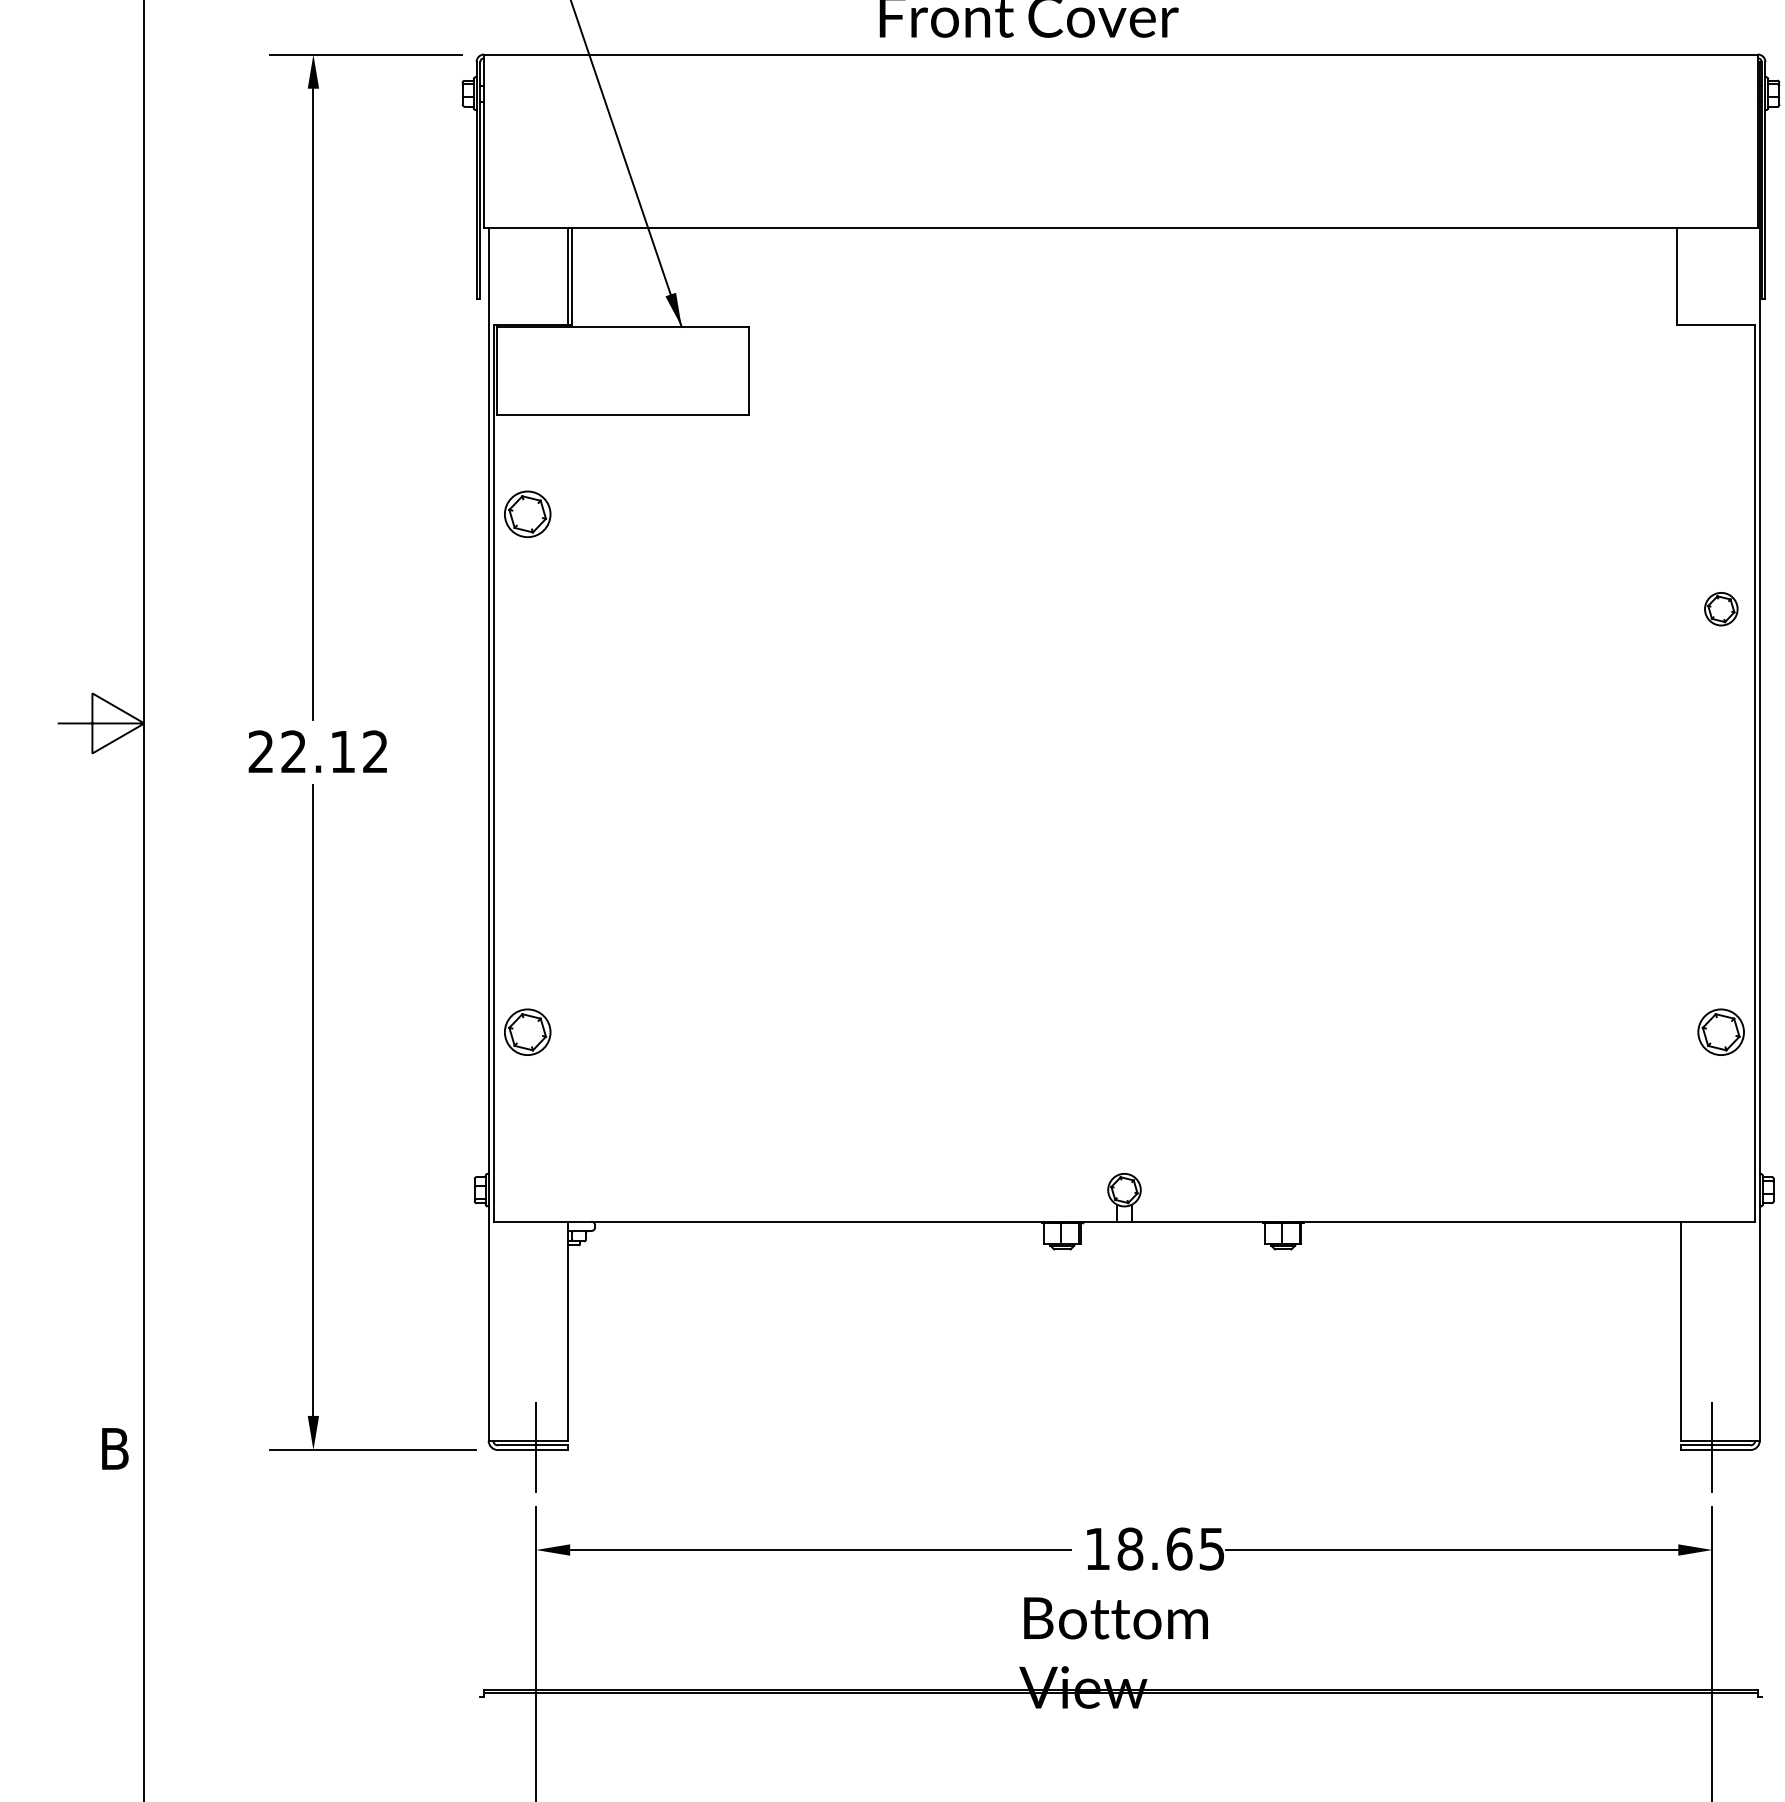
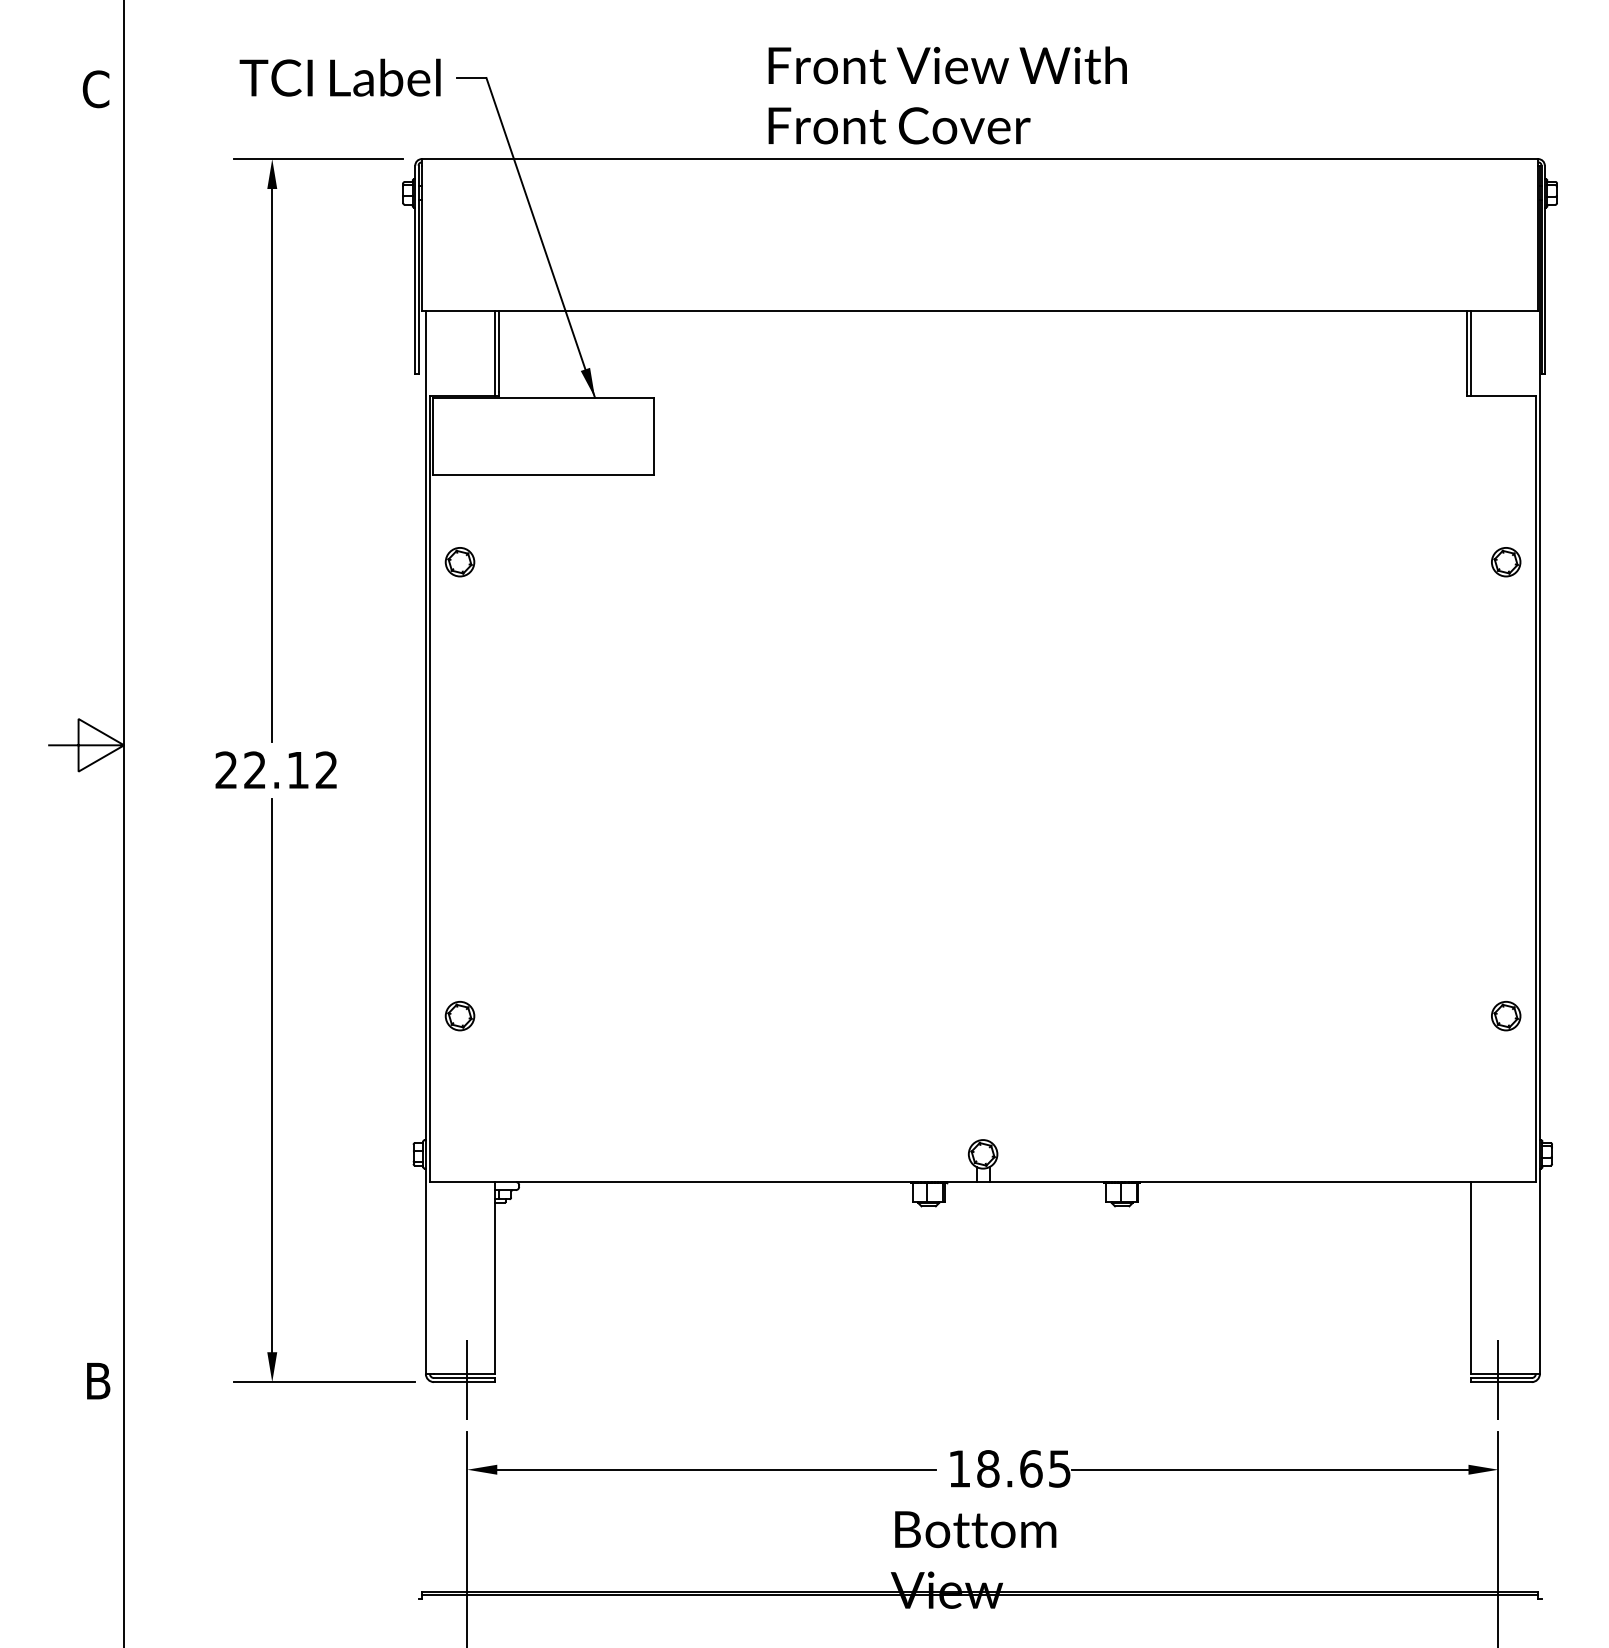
line: (1680, 276) -> (1470, 353), added
part: (527, 514) -> (459, 562), size x0.71
part: (1721, 609) -> (1506, 562), moved
part: (527, 1032) -> (459, 1016), size x0.71
part: (1721, 1032) -> (1506, 1016), size x0.71

